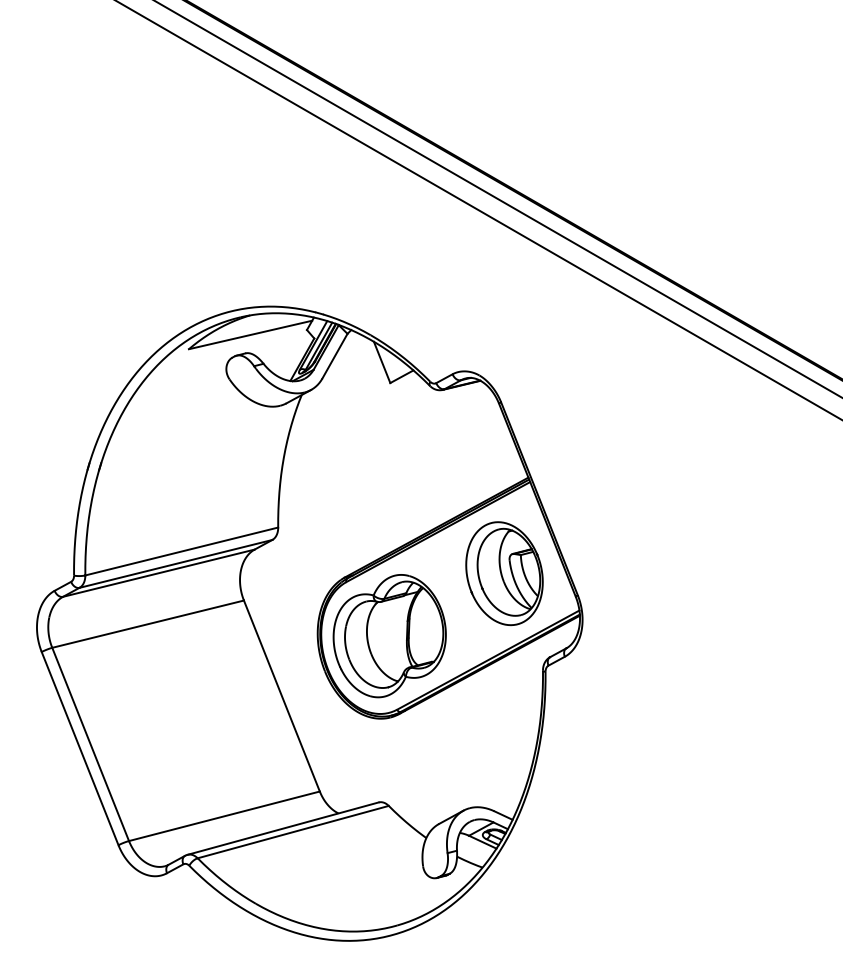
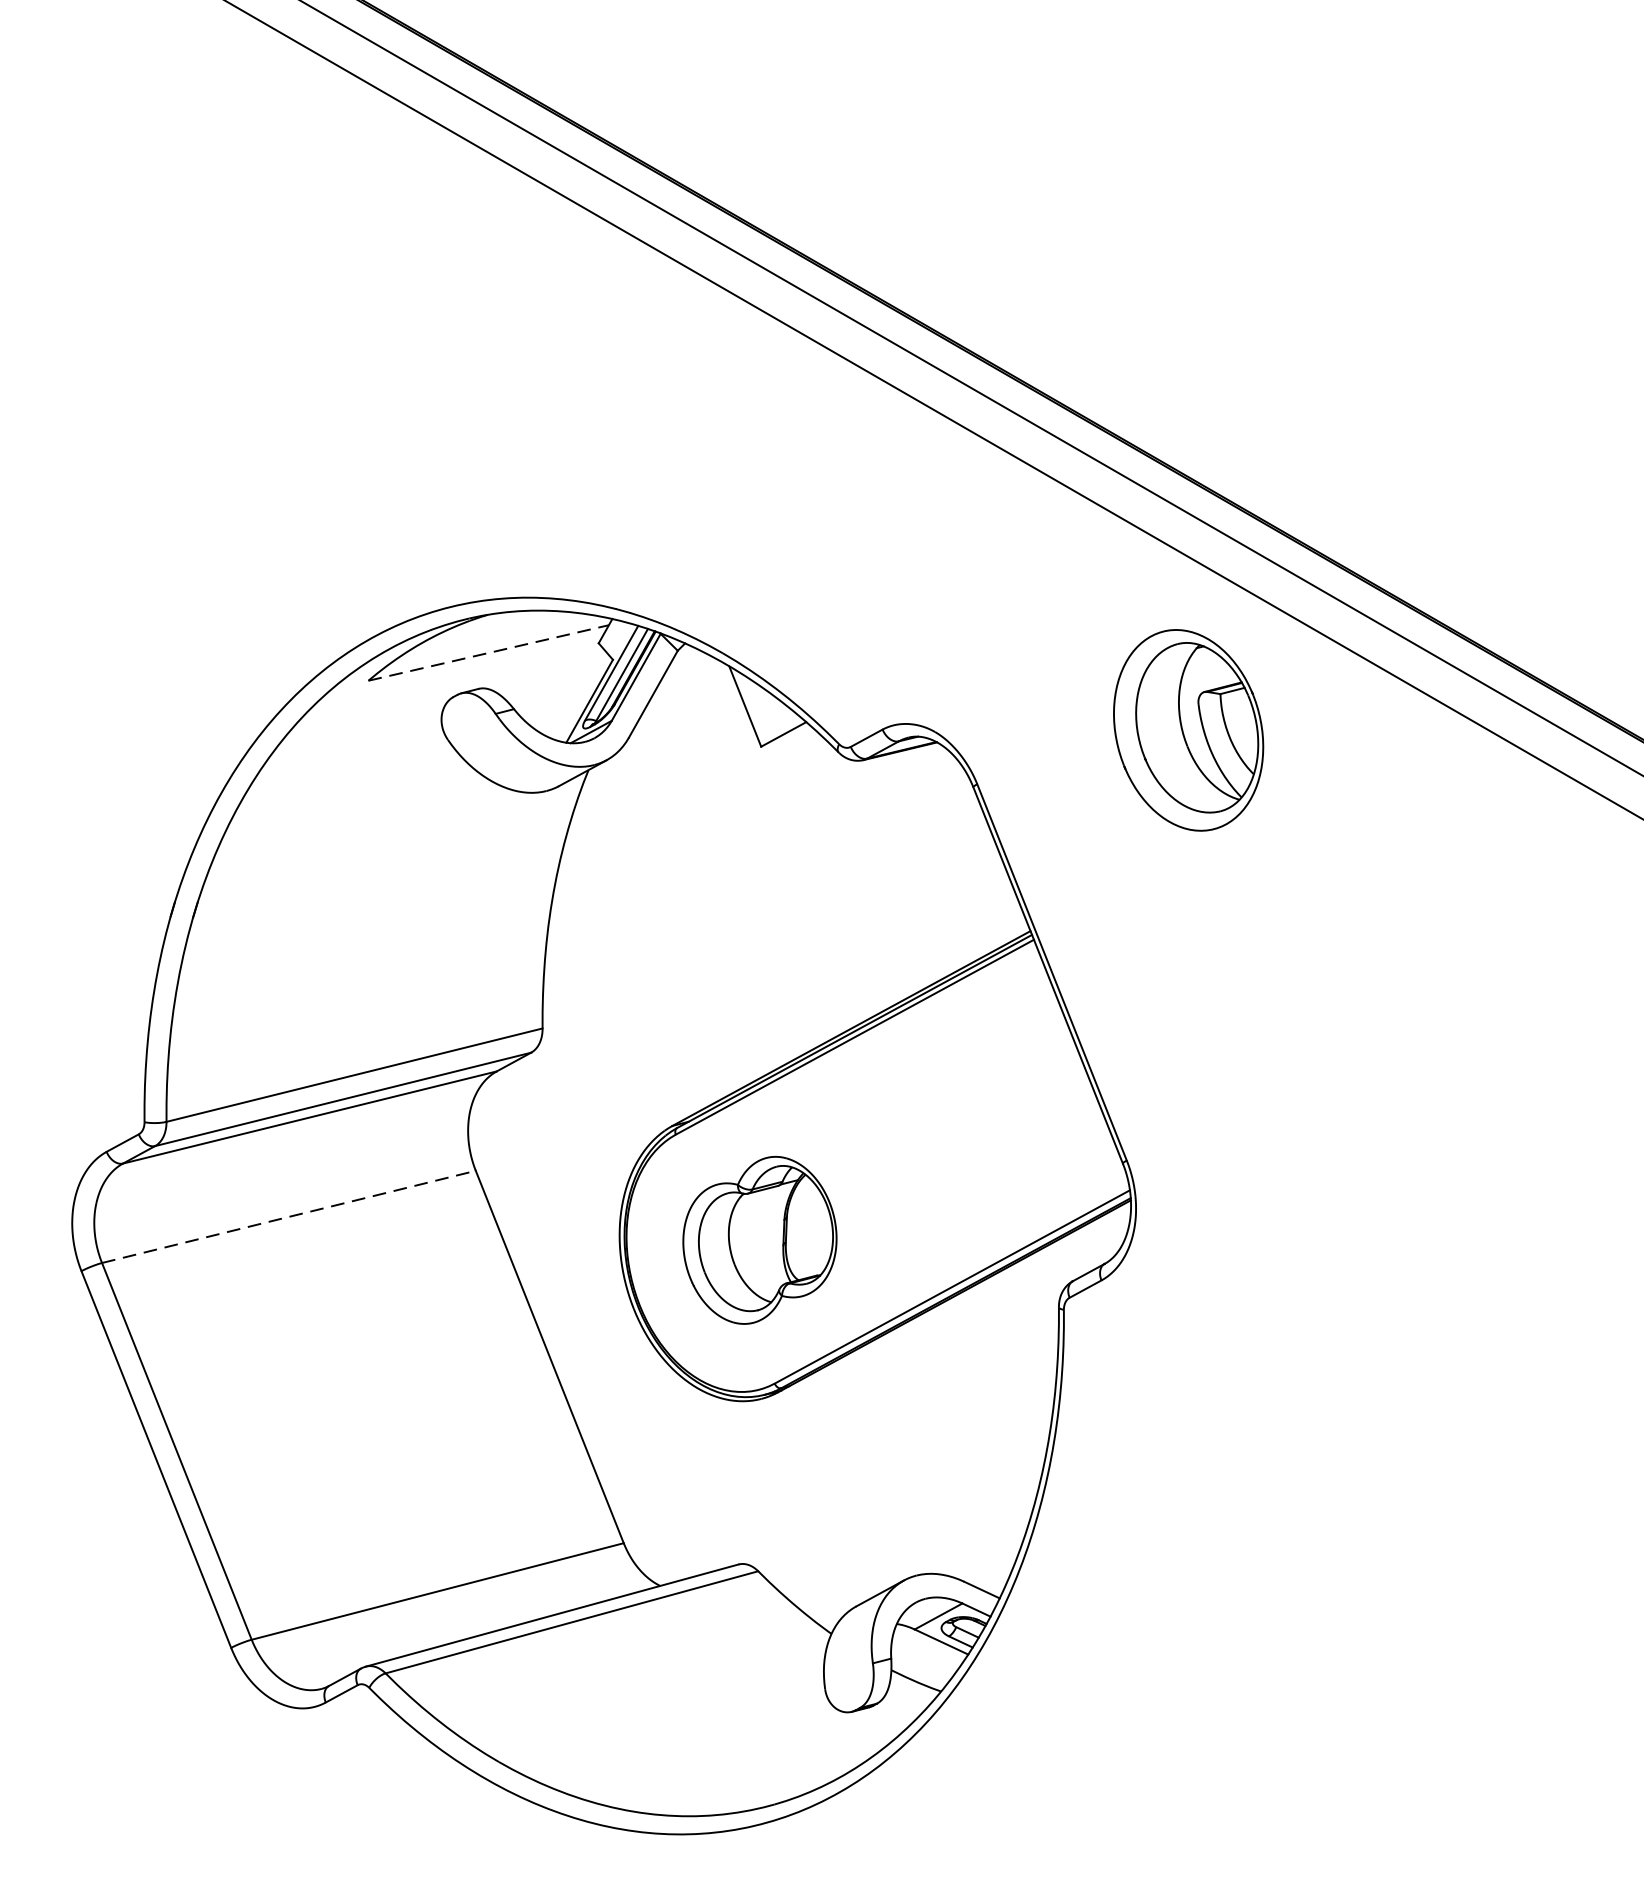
line: (251, 334) -> (490, 652), solid -> dashed
part: (504, 573) -> (1188, 730), moved
line: (148, 624) -> (289, 1217), solid -> dashed
part: (389, 636) -> (759, 1240), size x0.7

